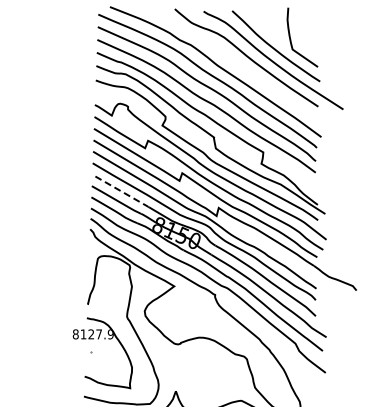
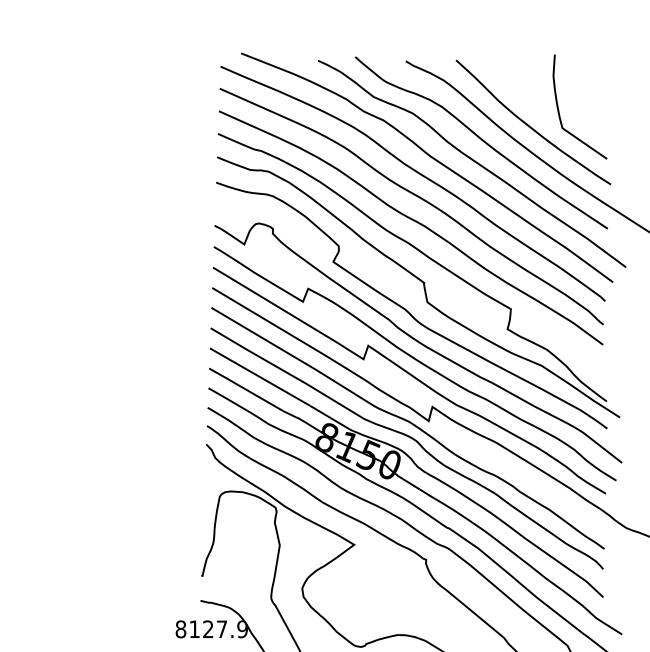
curve: (241, 68) -> (472, 161), added
line: (121, 191) -> (261, 377), dashed -> solid

